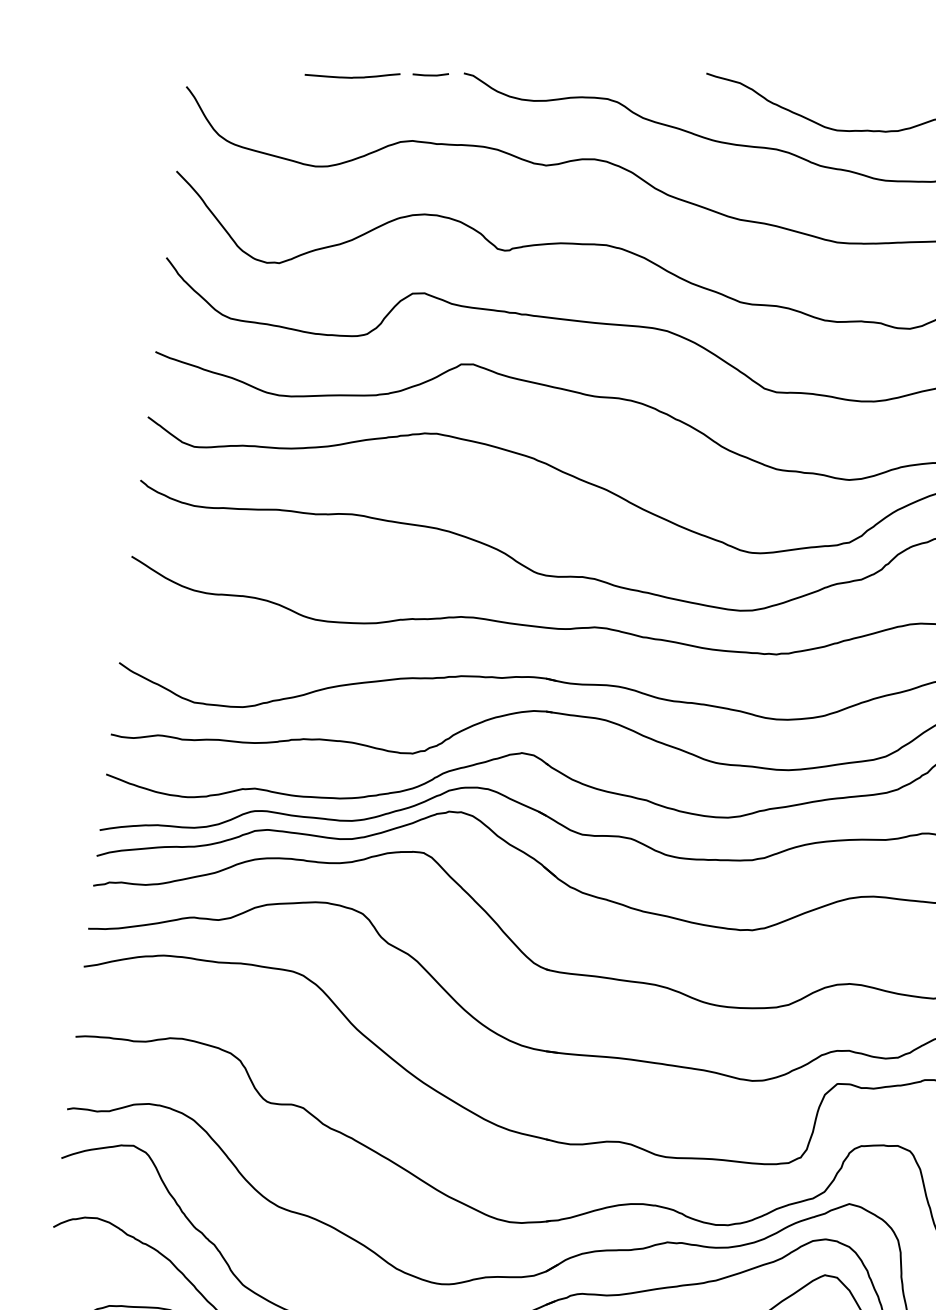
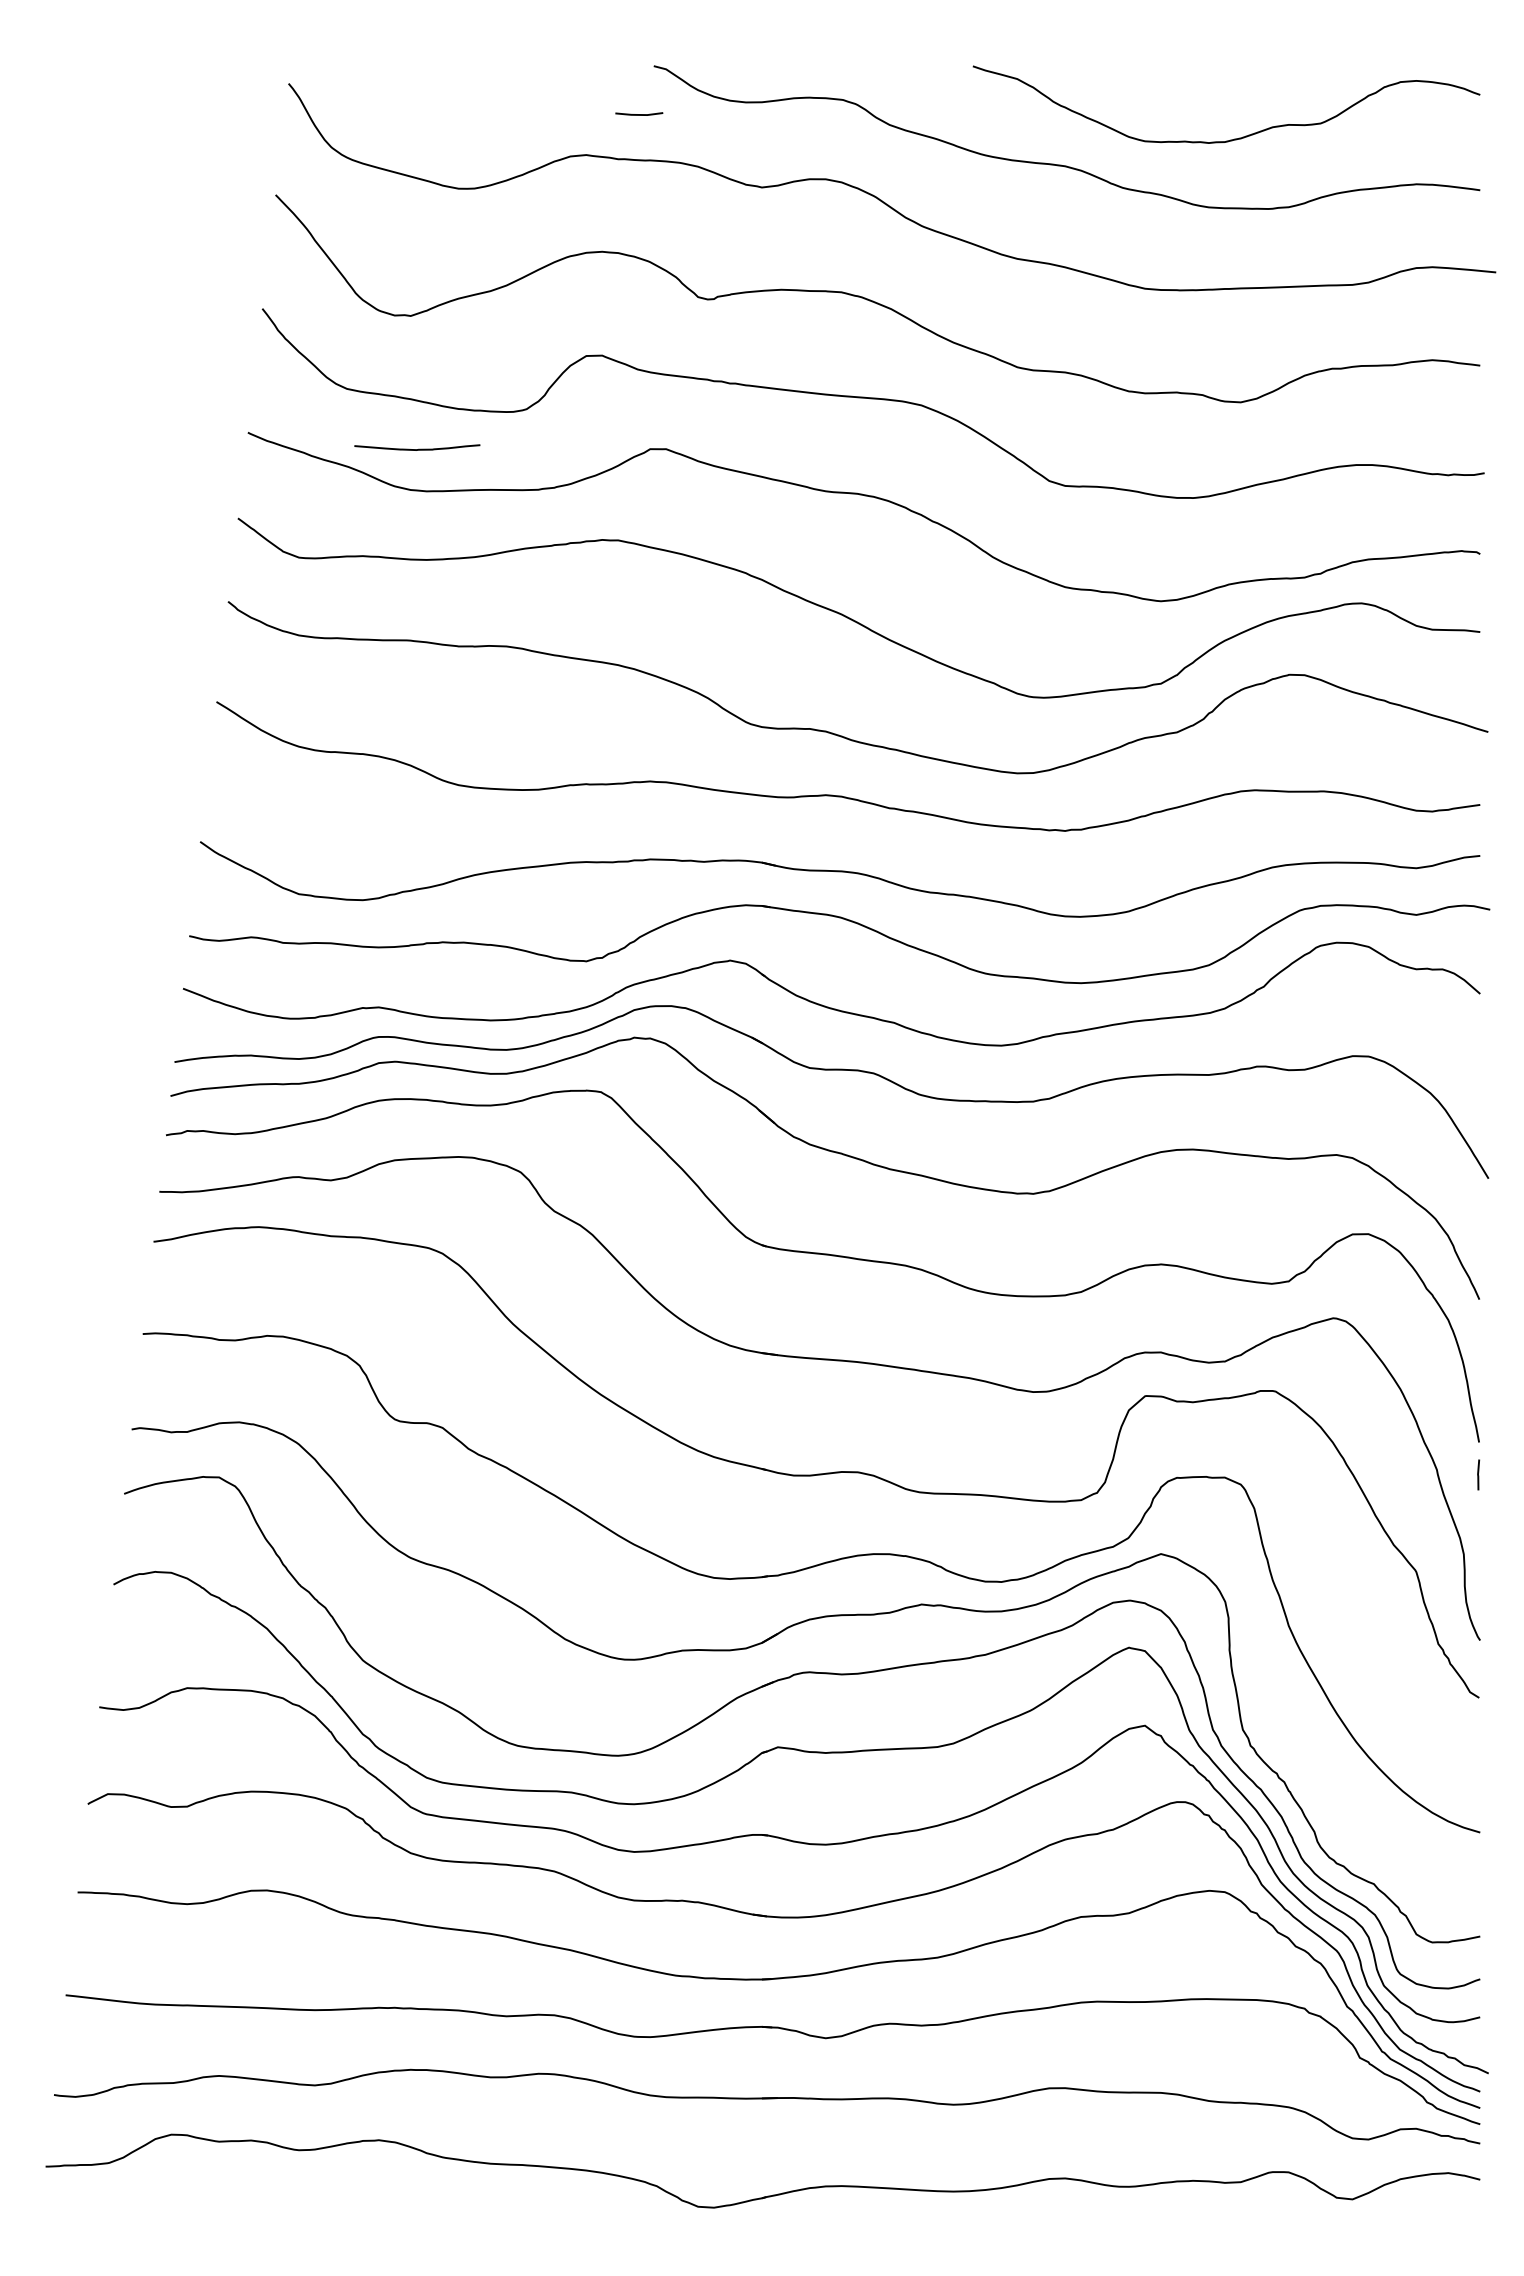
line: (430, 75) -> (639, 114), moved
curve: (353, 76) -> (418, 448), moved

